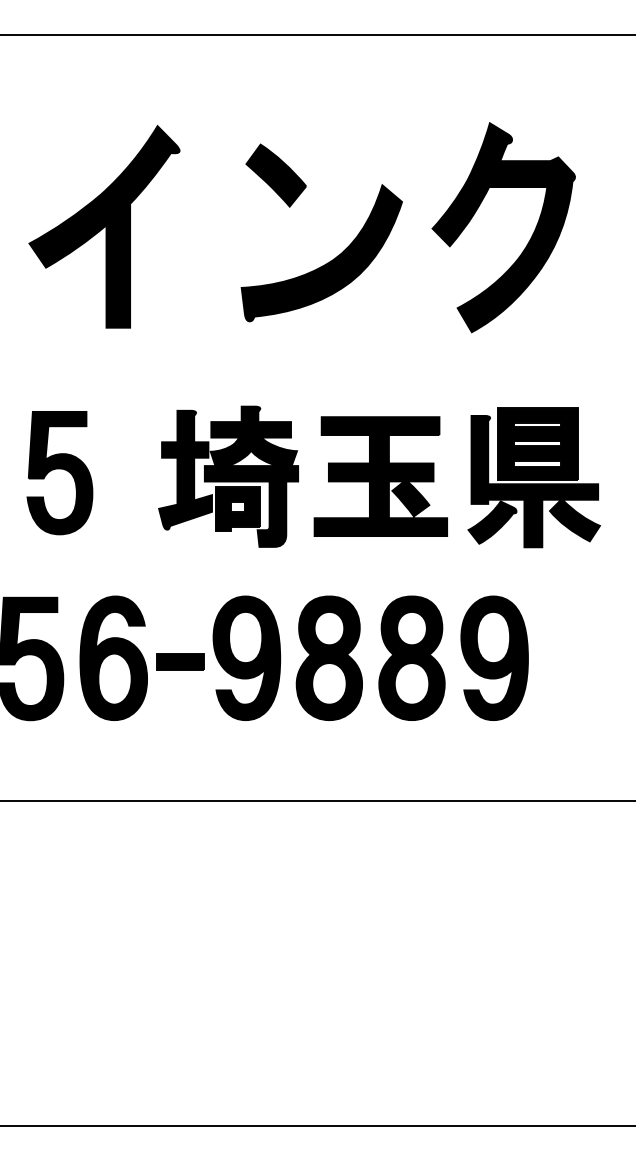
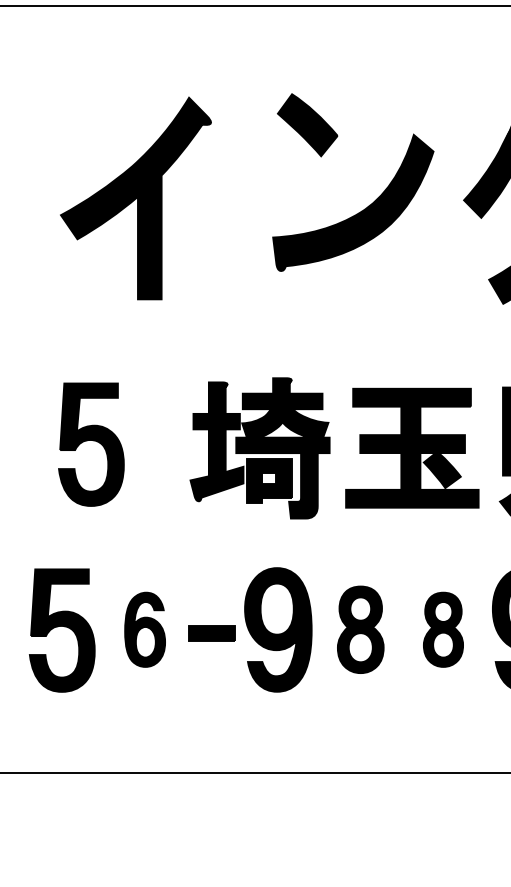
part: (337, 255) -> (368, 205), moved
part: (113, 657) -> (144, 629), size x0.6
part: (328, 657) -> (359, 629), size x0.7
part: (411, 657) -> (442, 629), size x0.6

